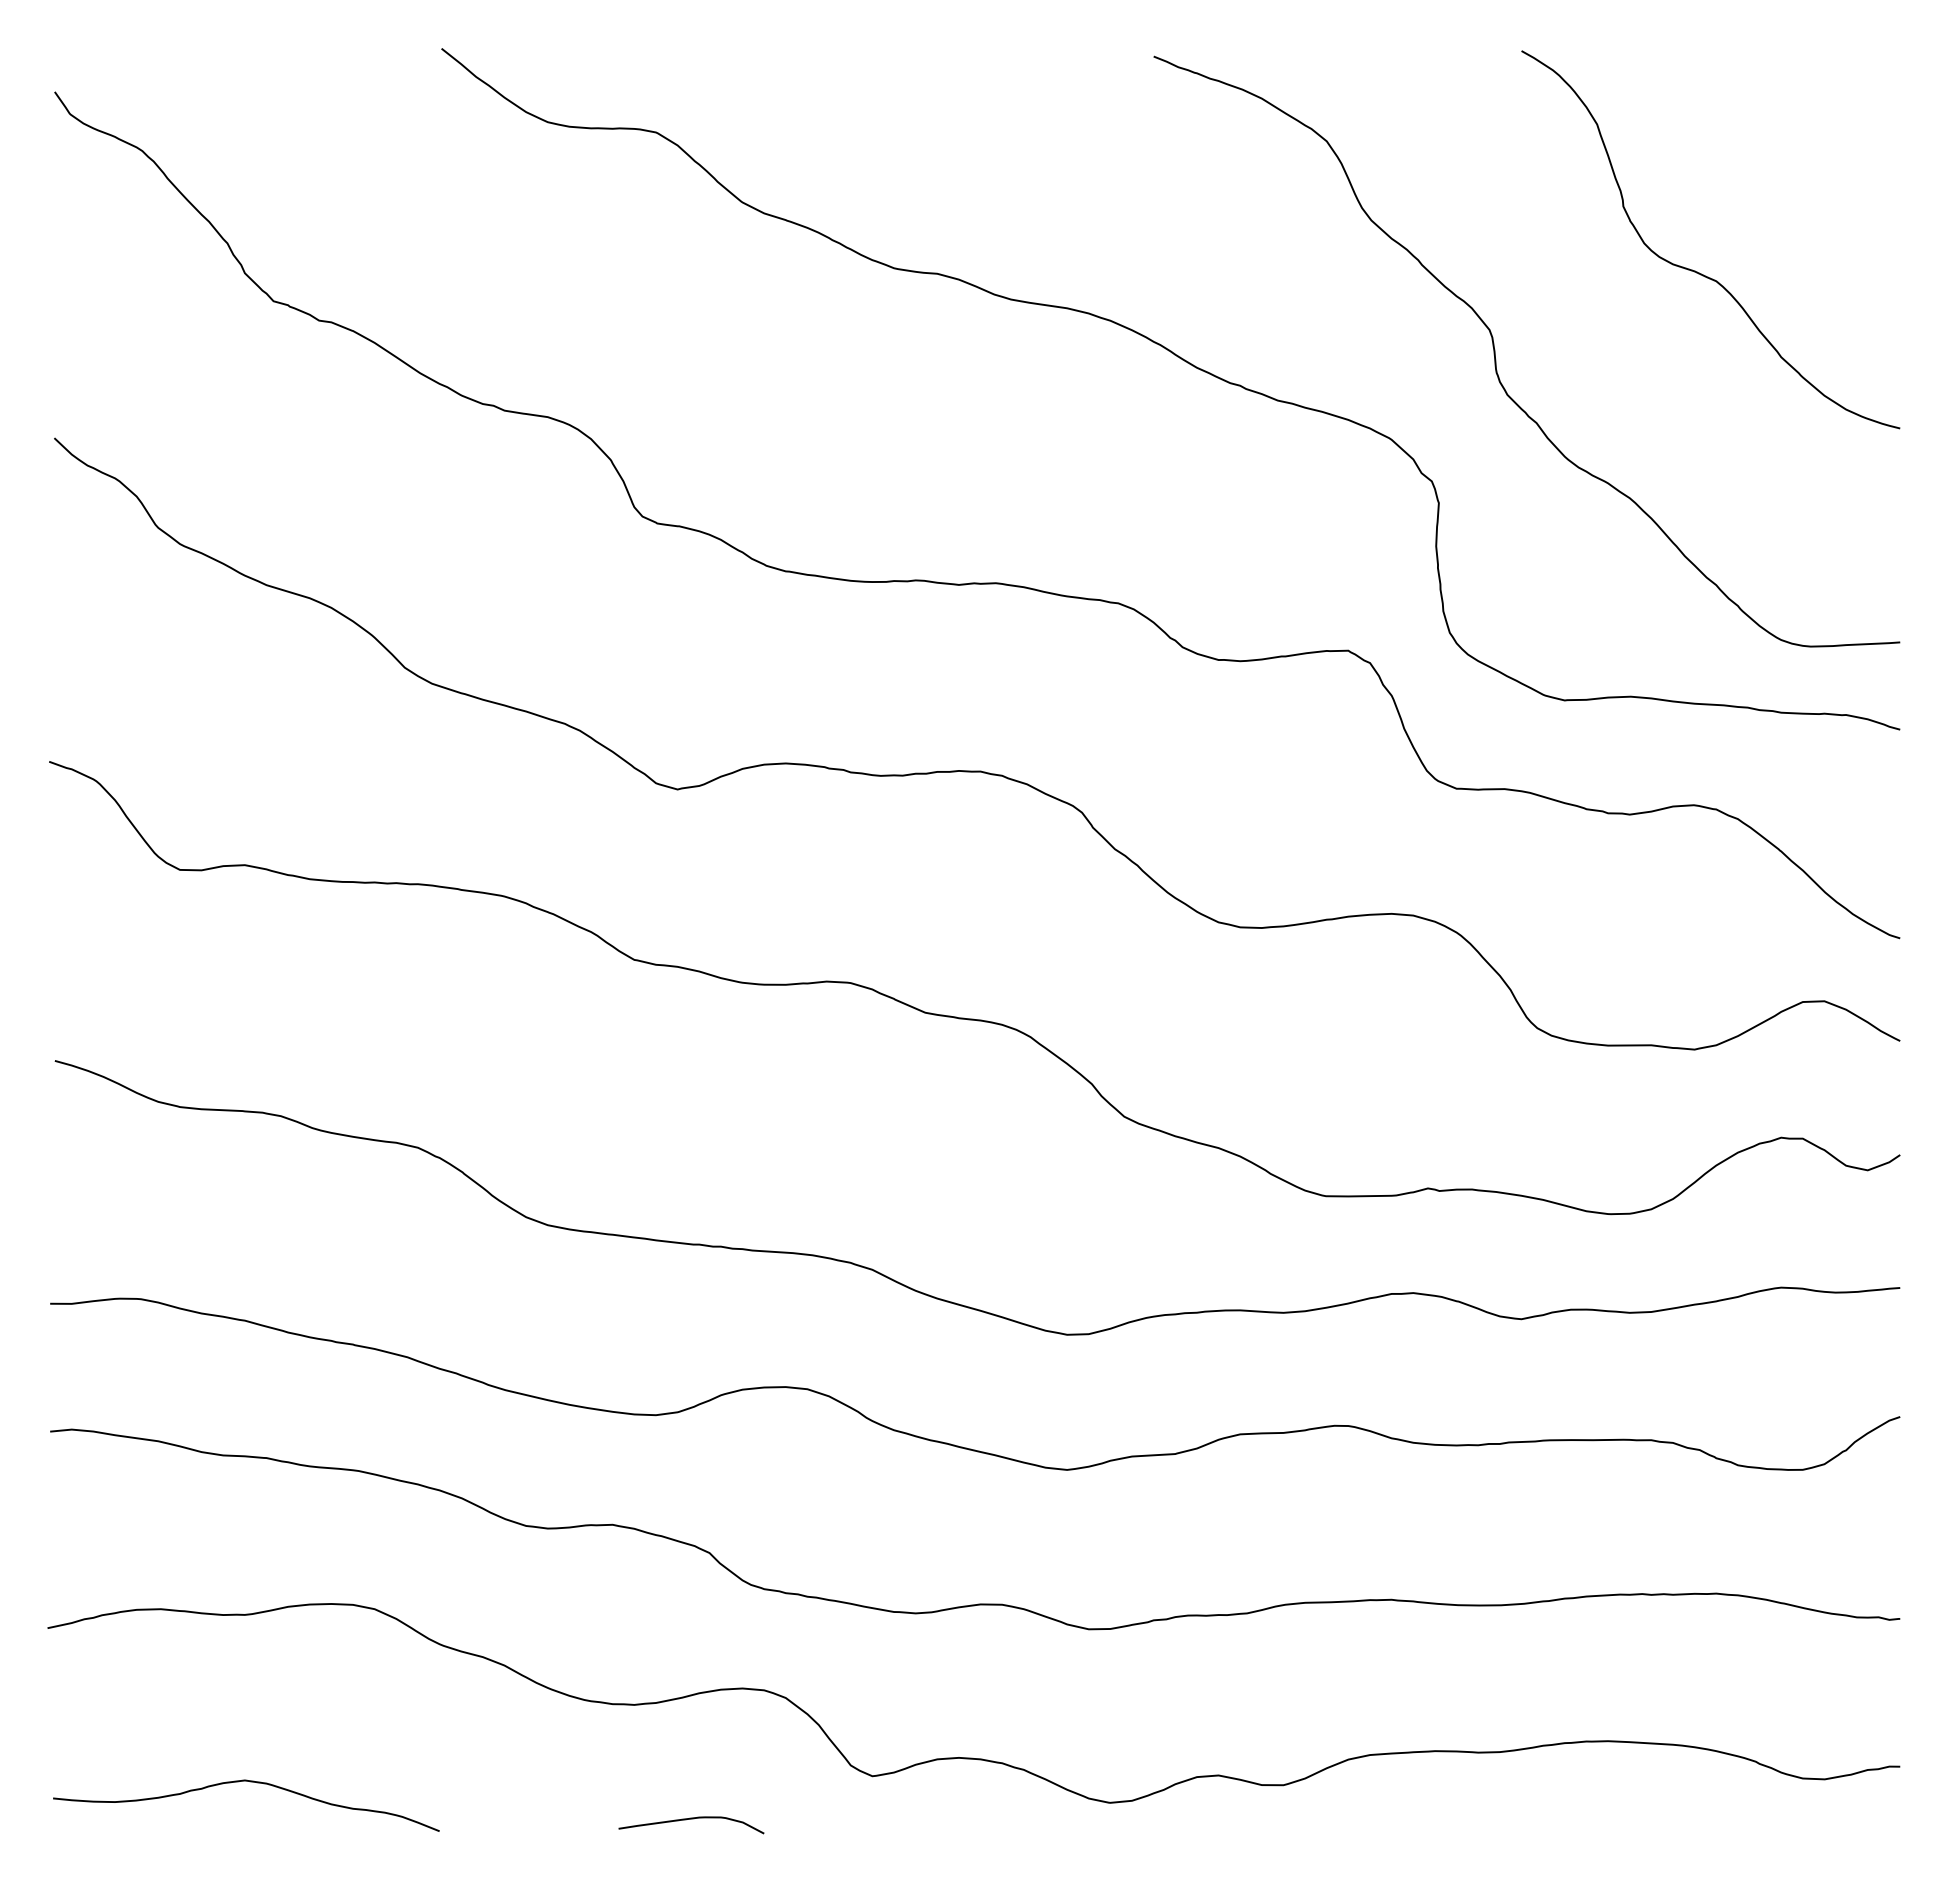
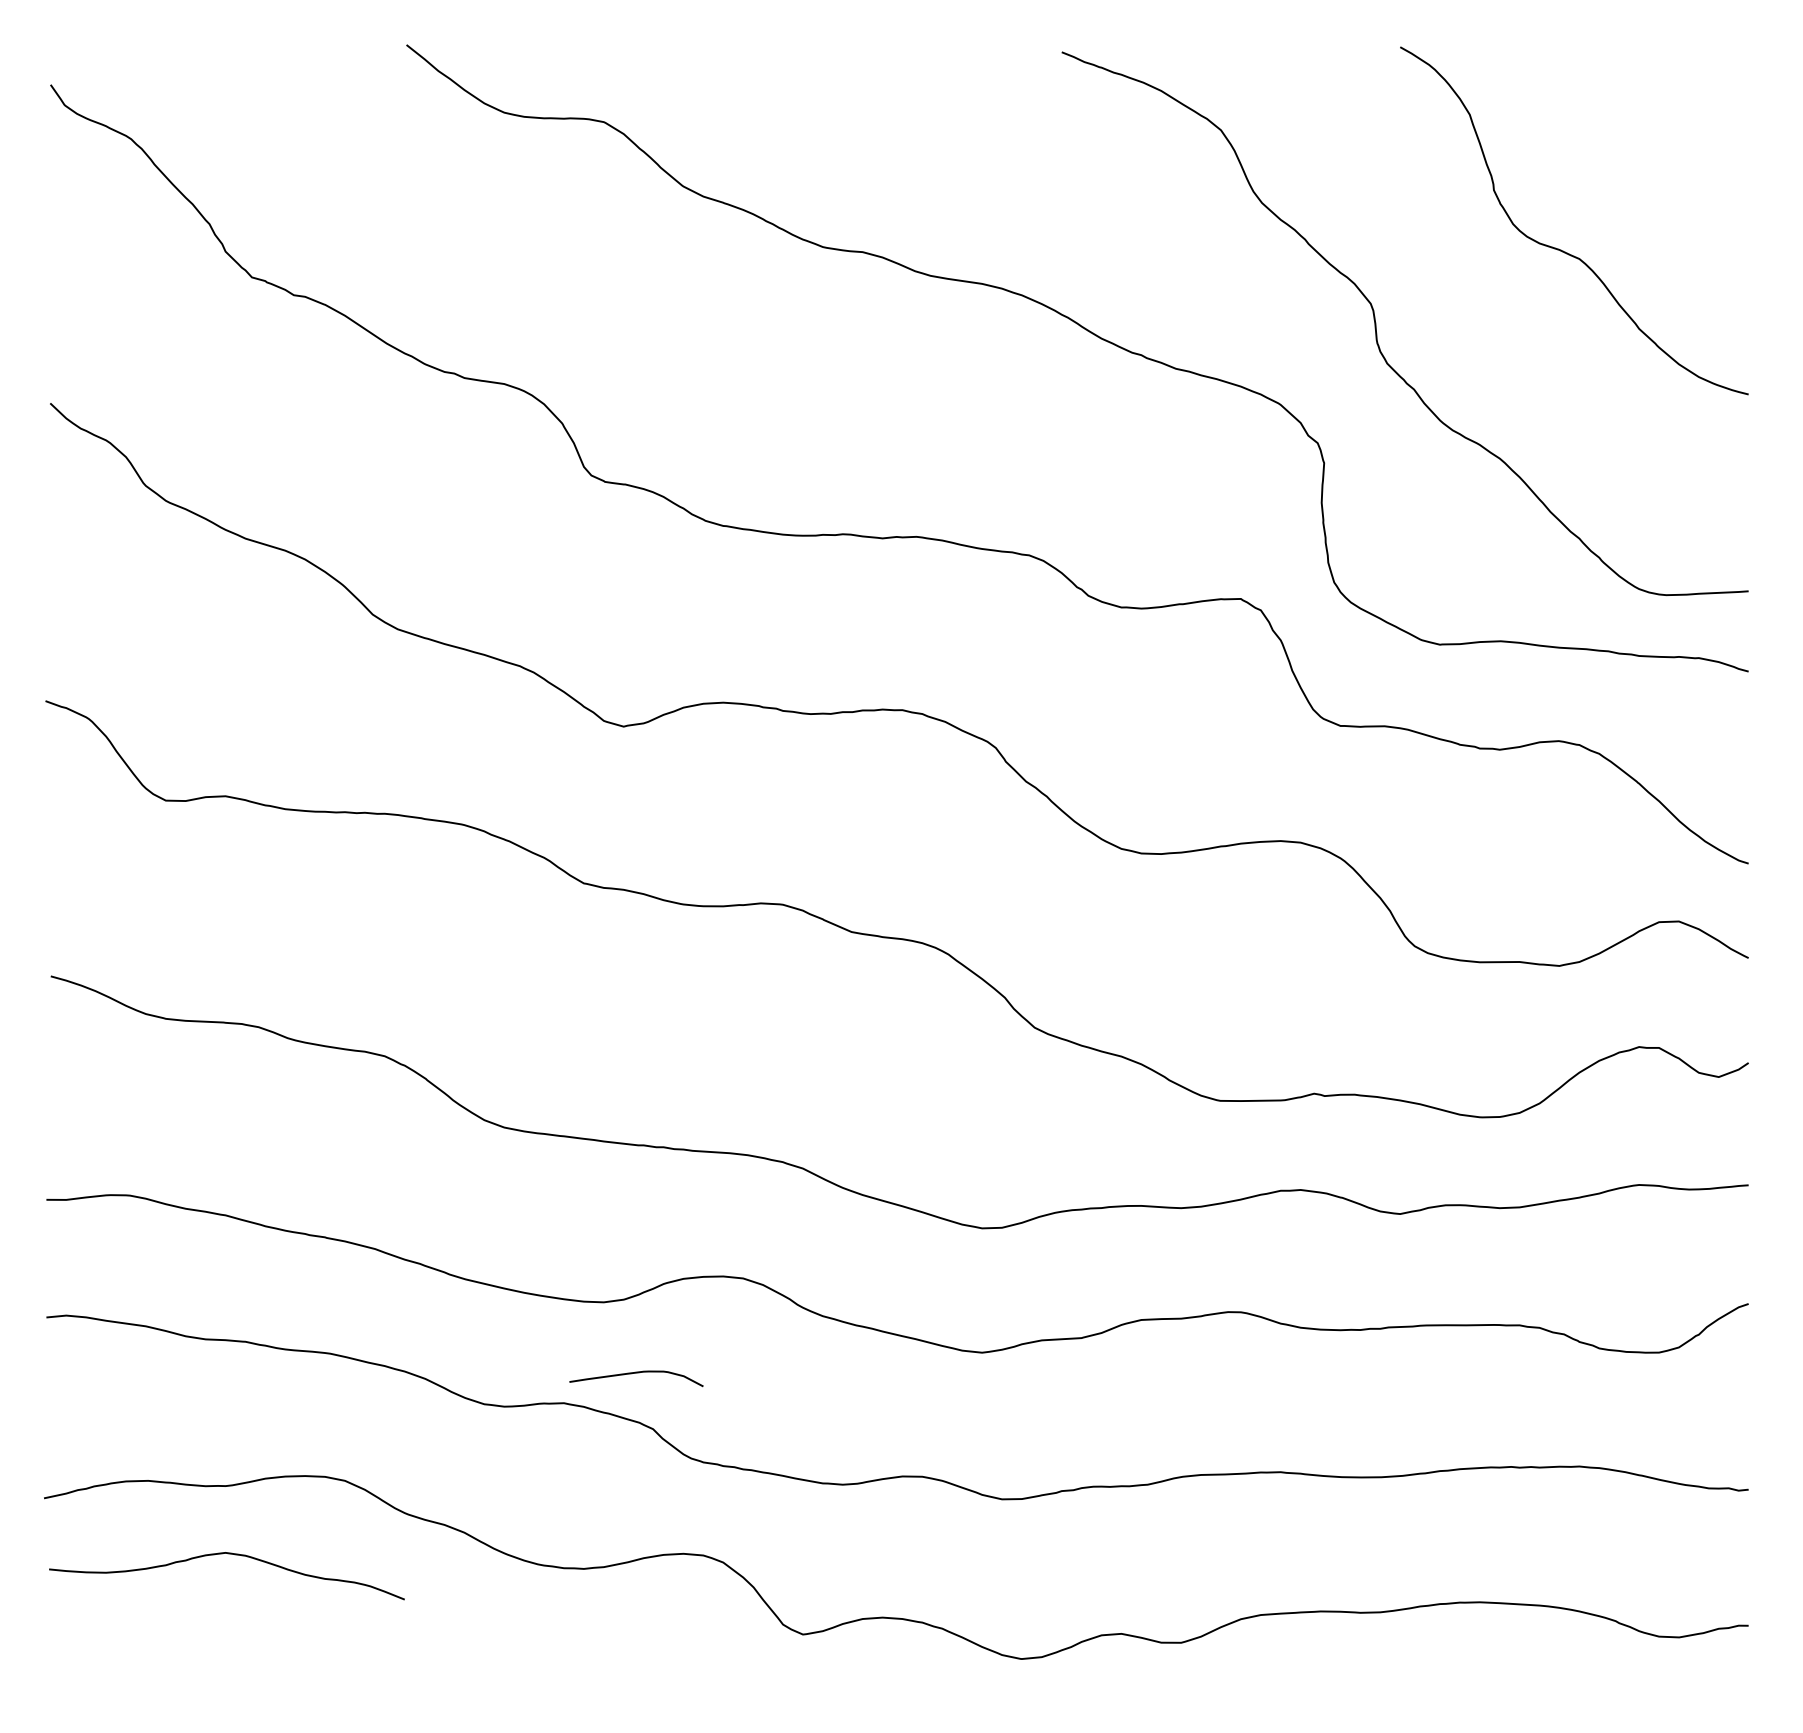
curve: (250, 1782) -> (230, 1554), moved
curve: (691, 1819) -> (636, 1373), moved

